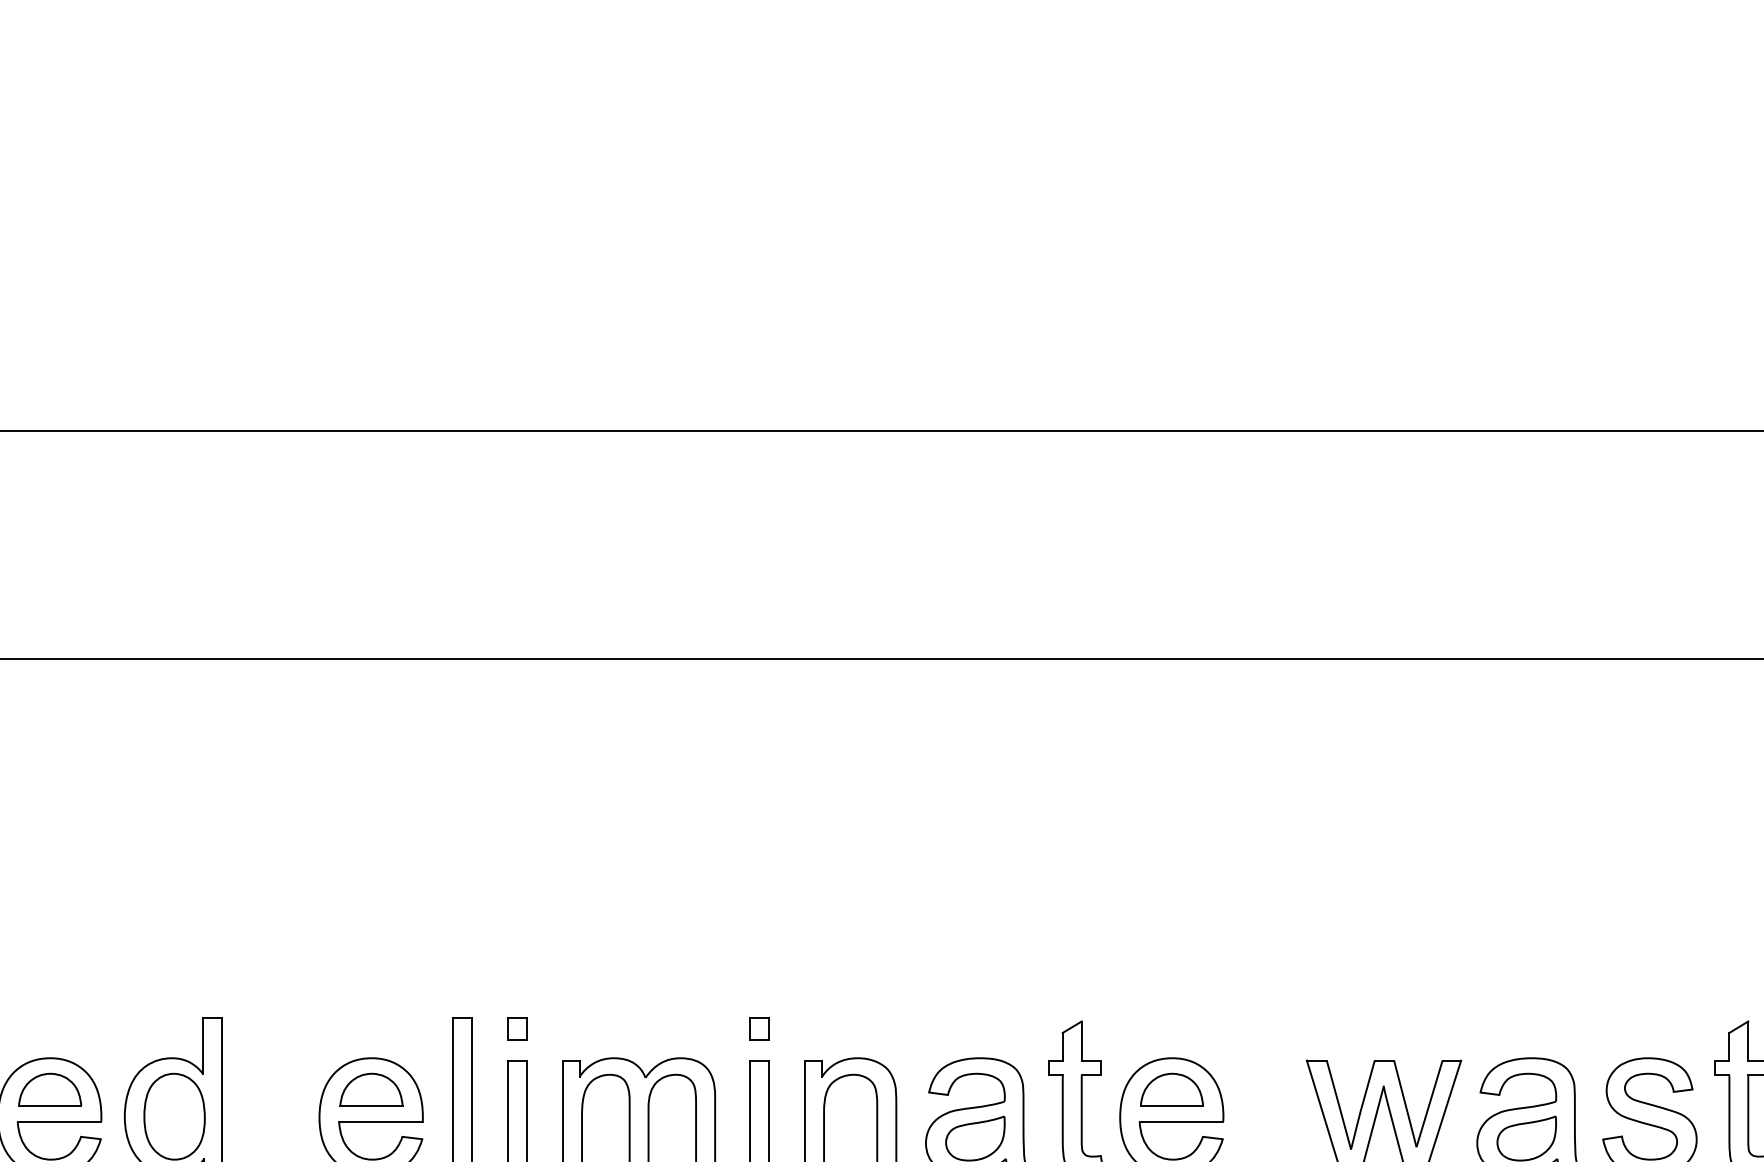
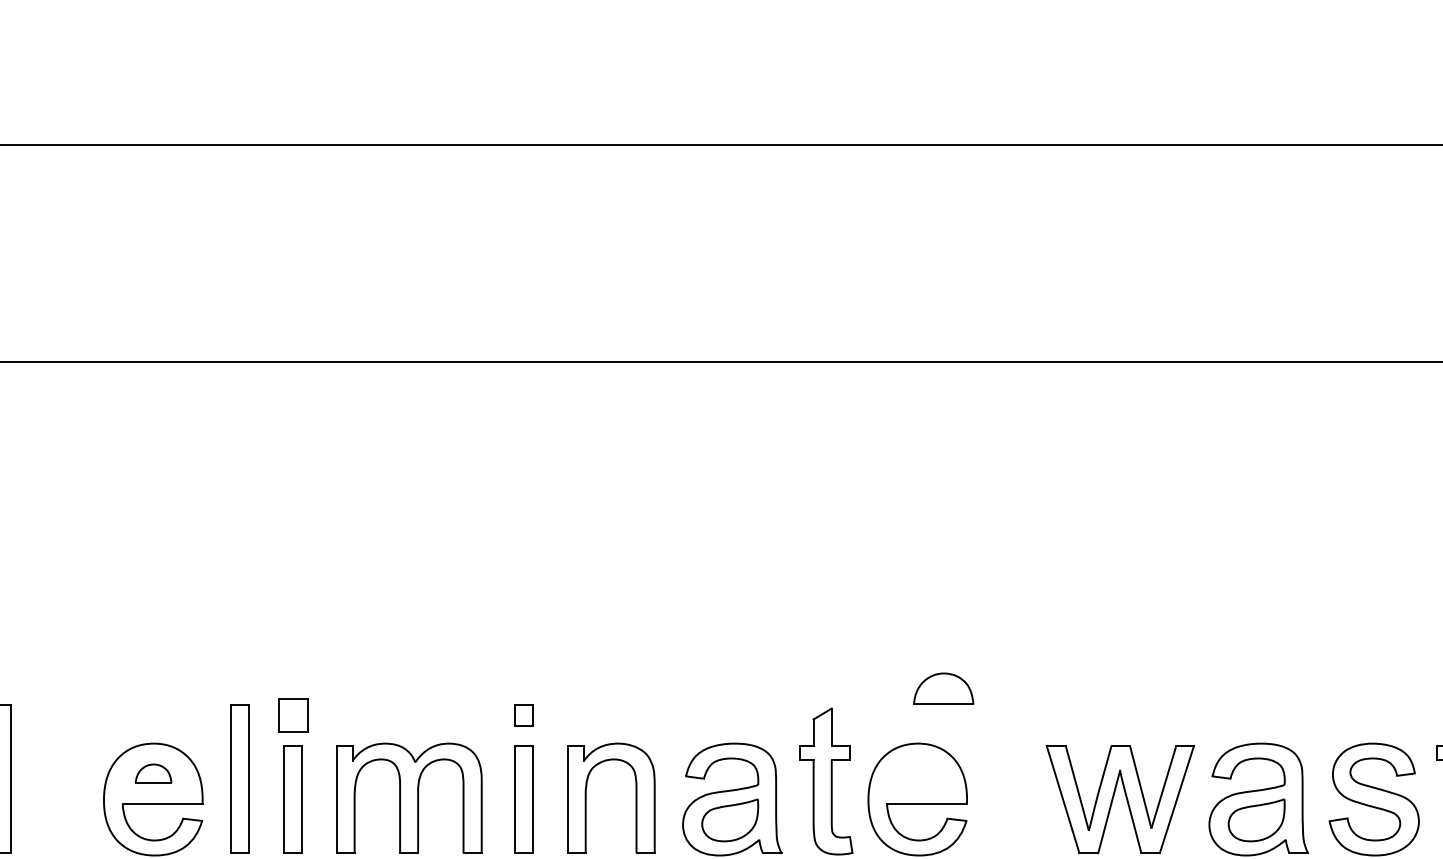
part: (517, 1028) -> (293, 715), size x1.6
part: (371, 1089) -> (153, 773), size x0.6
part: (1171, 1089) -> (943, 688), moved

